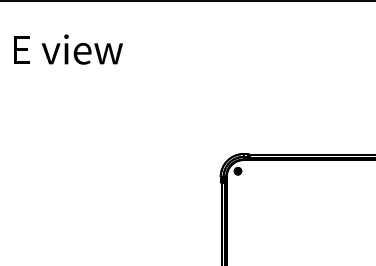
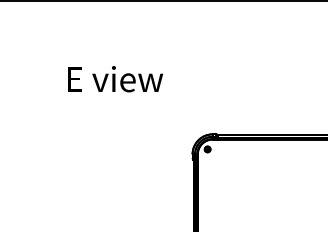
text: (68, 49) -> (115, 79), moved

